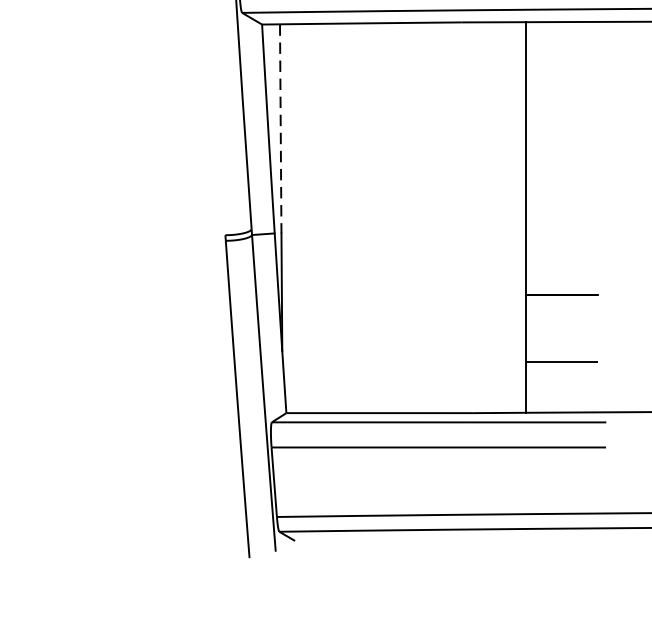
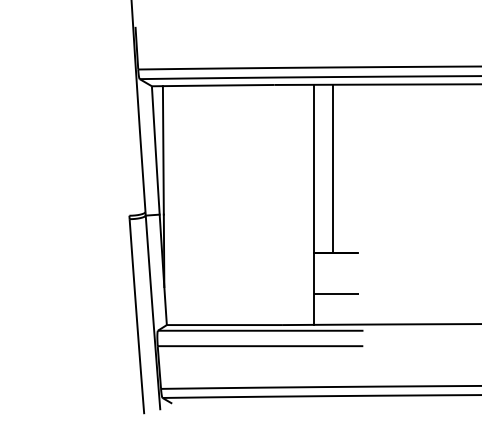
line: (280, 129) -> (163, 150), dashed -> solid
line: (555, 158) -> (332, 168), added

